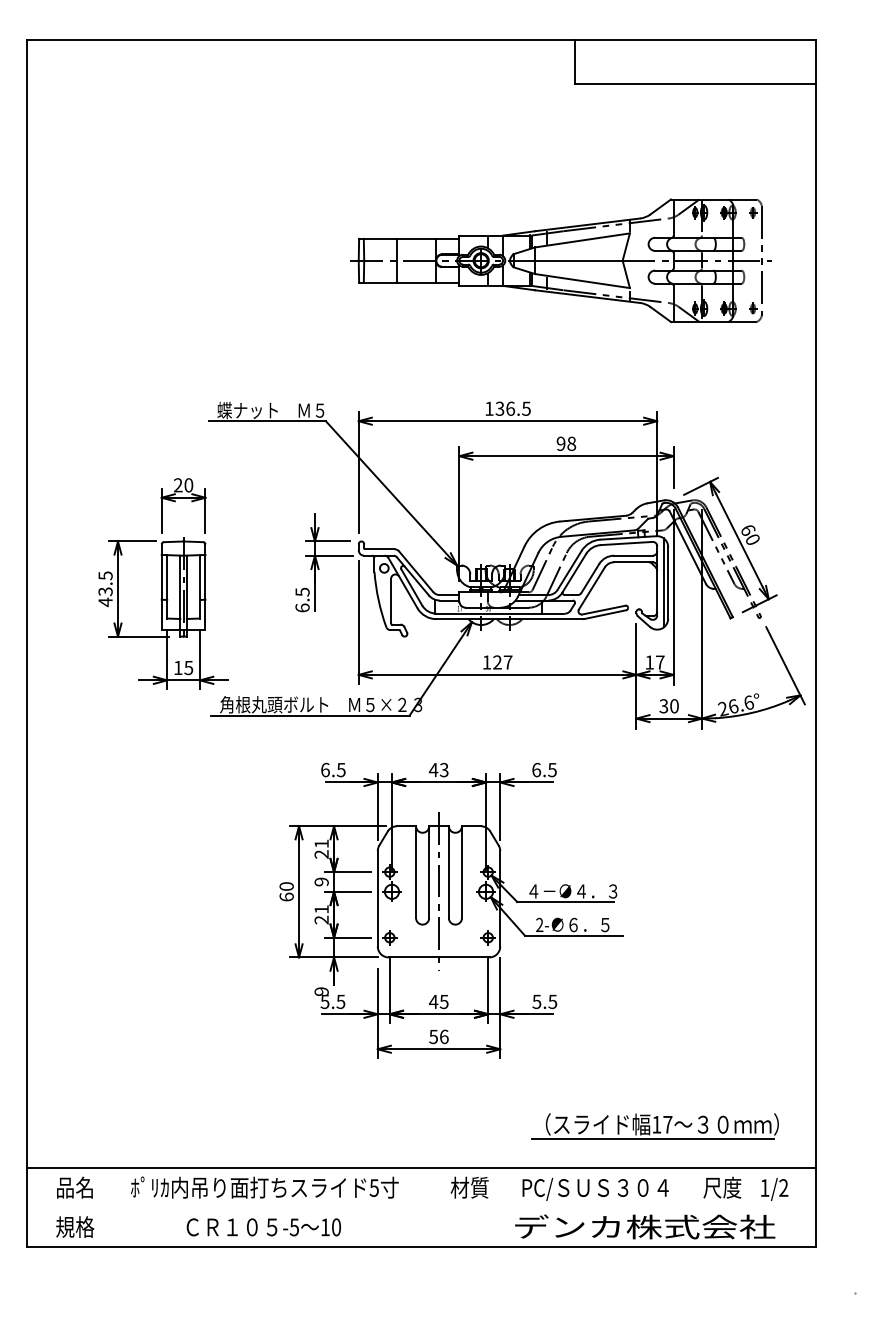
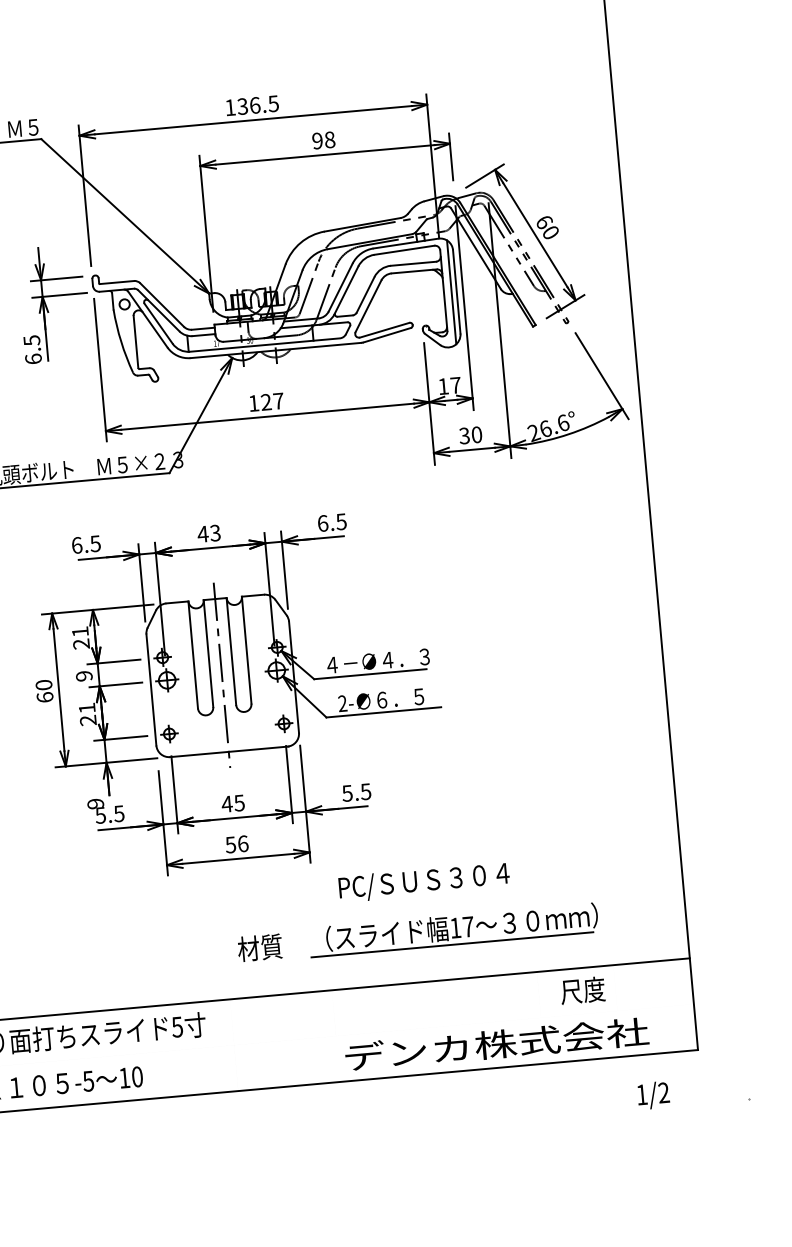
part: (654, 1126) -> (453, 930), moved
text: (469, 1187) -> (259, 947), moved
text: (595, 1188) -> (424, 881), moved
text: (774, 1188) -> (653, 1094), moved

